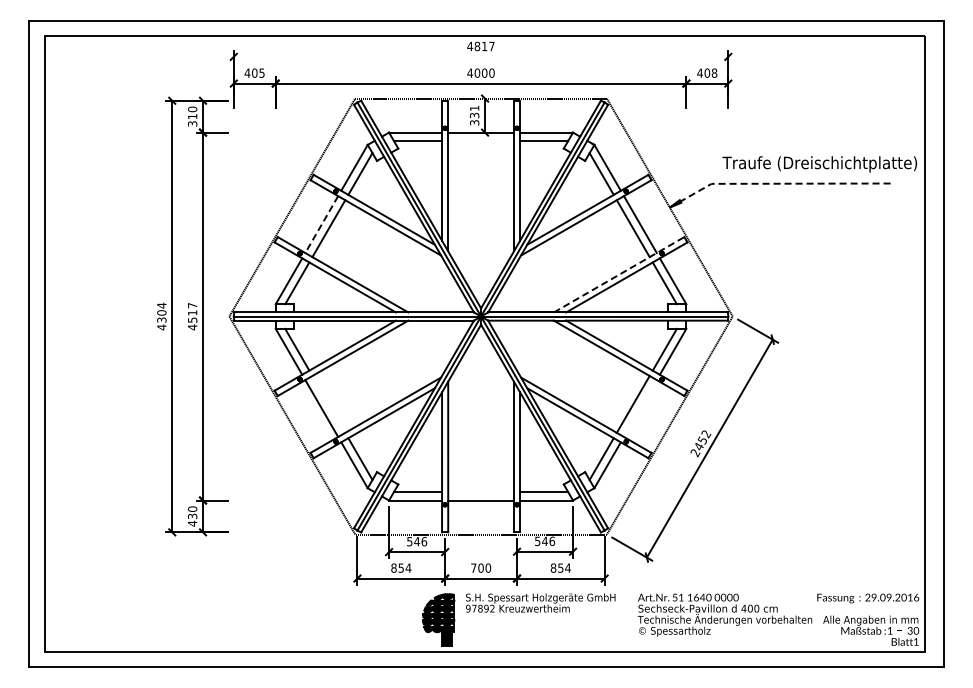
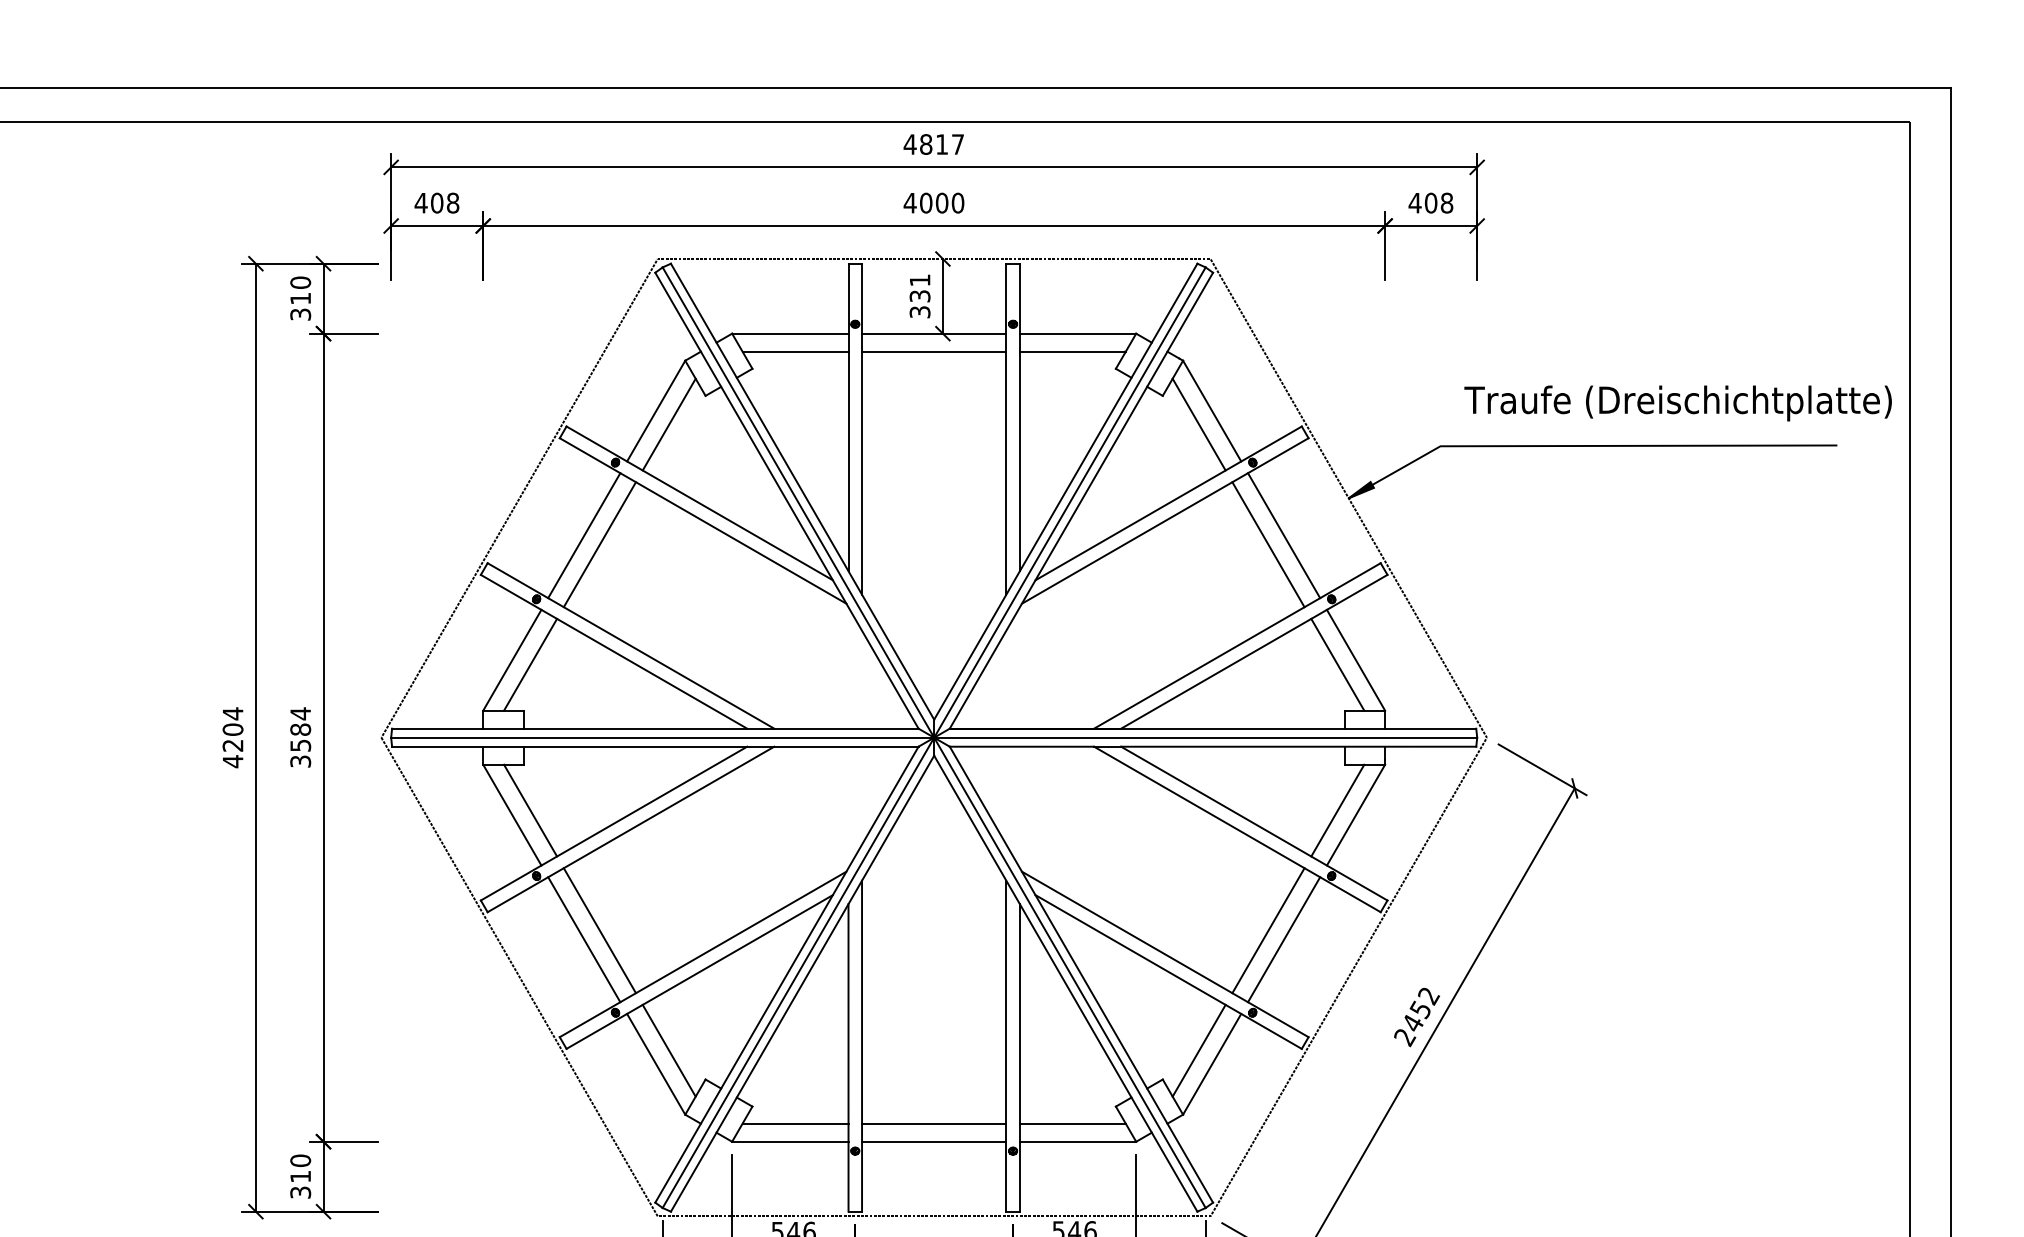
line: (480, 56) -> (932, 166), added
text: (261, 72) -> (451, 201), 405 -> 408
line: (480, 140) -> (932, 351), added
line: (777, 183) -> (1585, 445), dashed -> solid
line: (321, 224) -> (583, 535), dashed -> solid
line: (619, 274) -> (1238, 645), dashed -> solid
text: (192, 316) -> (300, 737), 4517 -> 3584
text: (161, 319) -> (232, 744), 4304 -> 4204
line: (328, 403) -> (599, 928), added
line: (639, 408) -> (1282, 939), added
line: (480, 492) -> (932, 1124), added
text: (192, 519) -> (300, 1183), 430 -> 310

